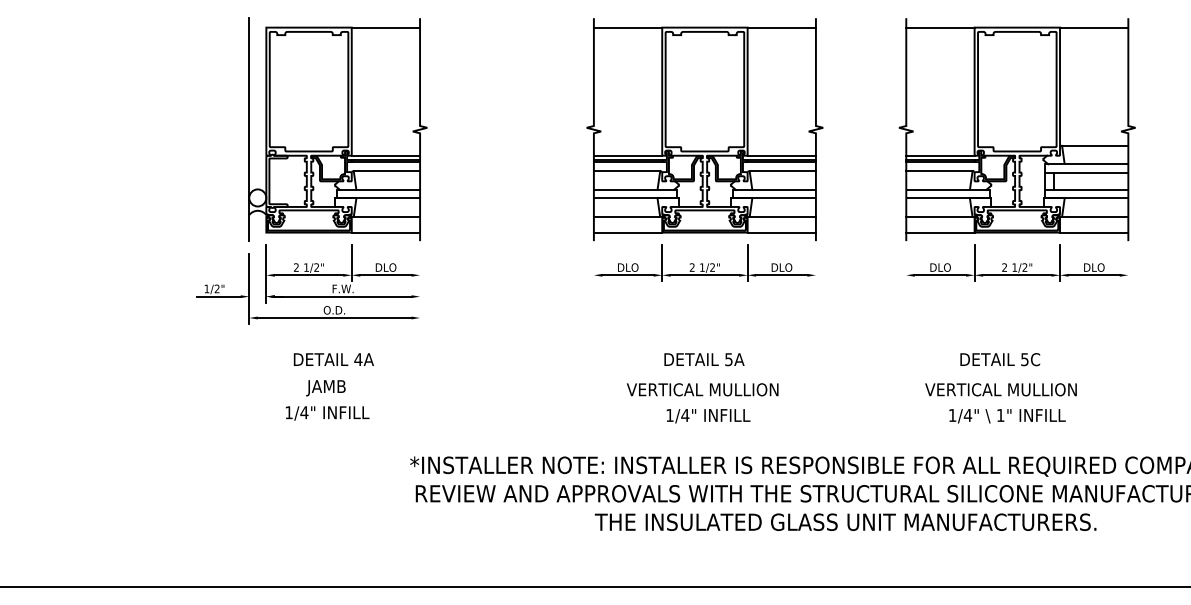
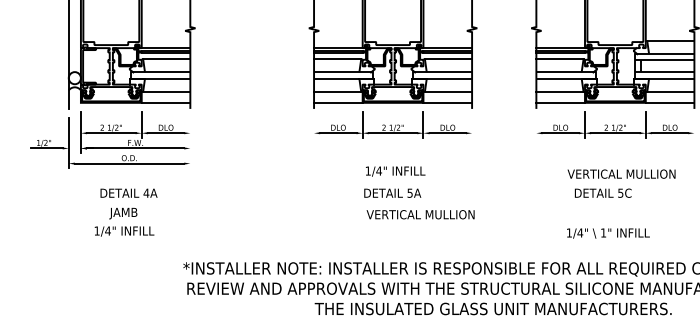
text: (702, 389) -> (420, 214), moved
text: (1000, 389) -> (621, 173), moved
text: (708, 416) -> (395, 171), moved

